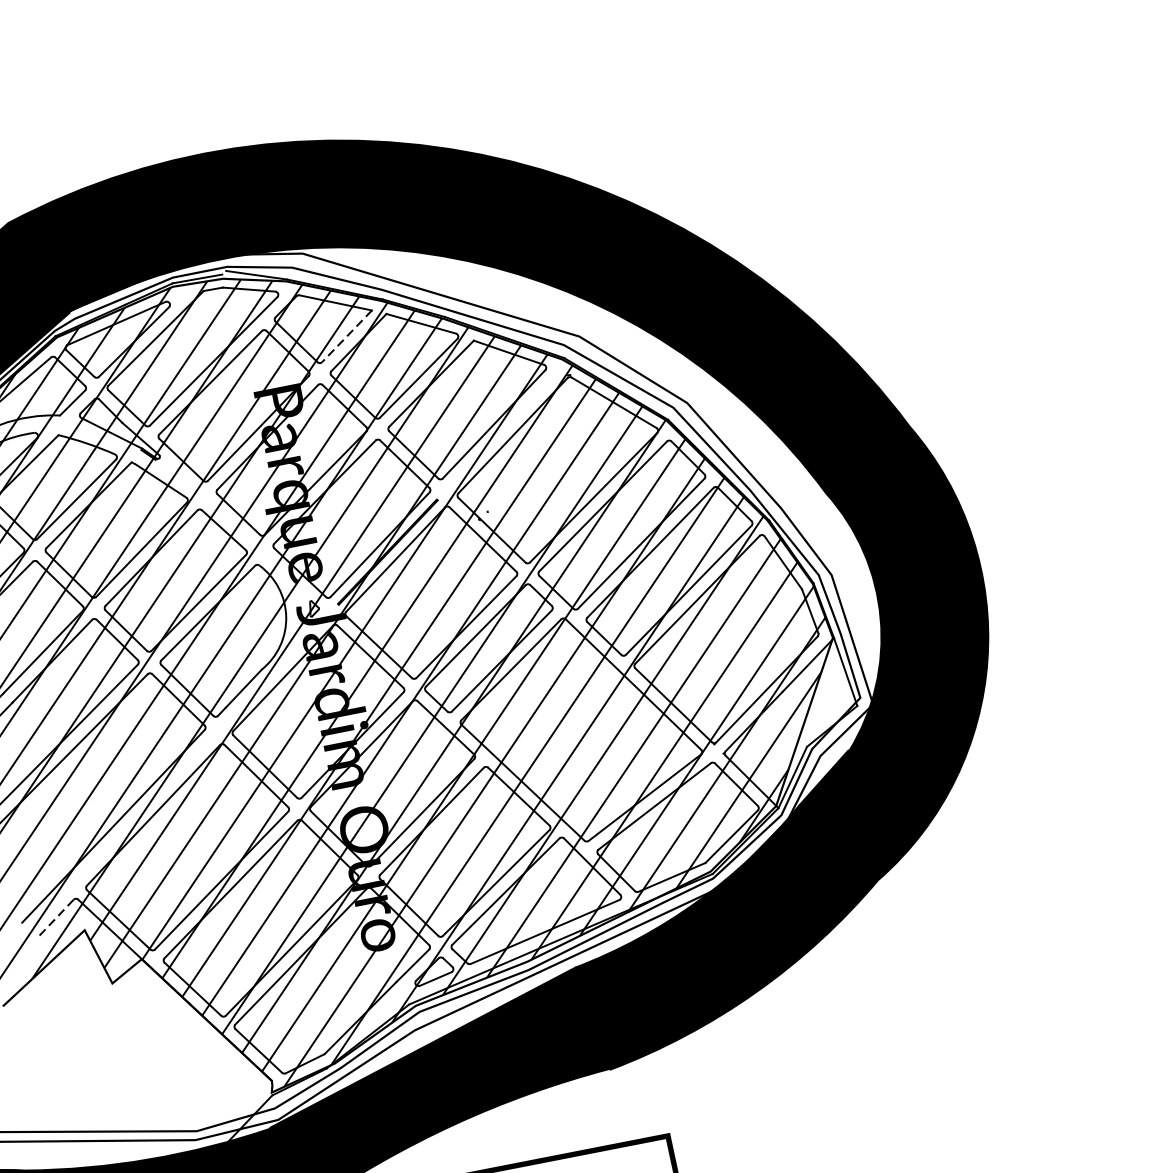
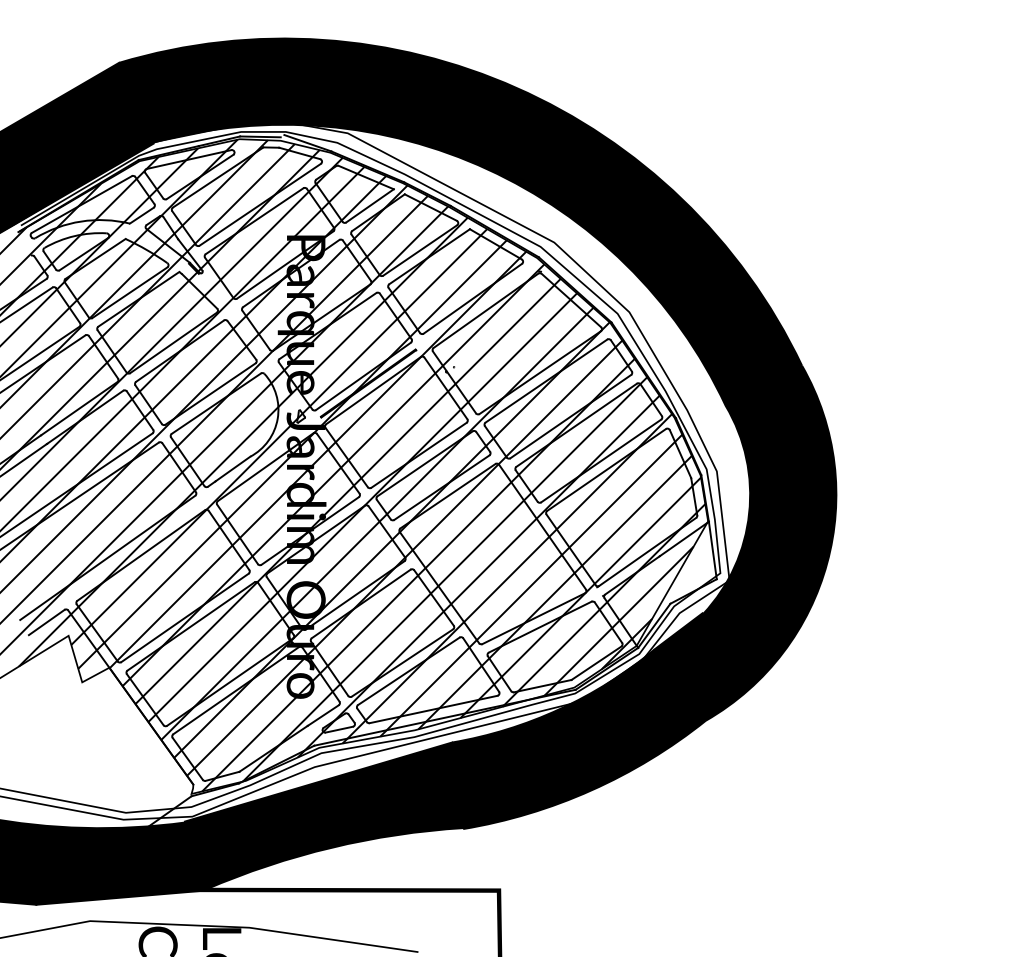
line: (346, 337) -> (369, 206), dashed -> solid
line: (54, 919) -> (46, 622), dashed -> solid

